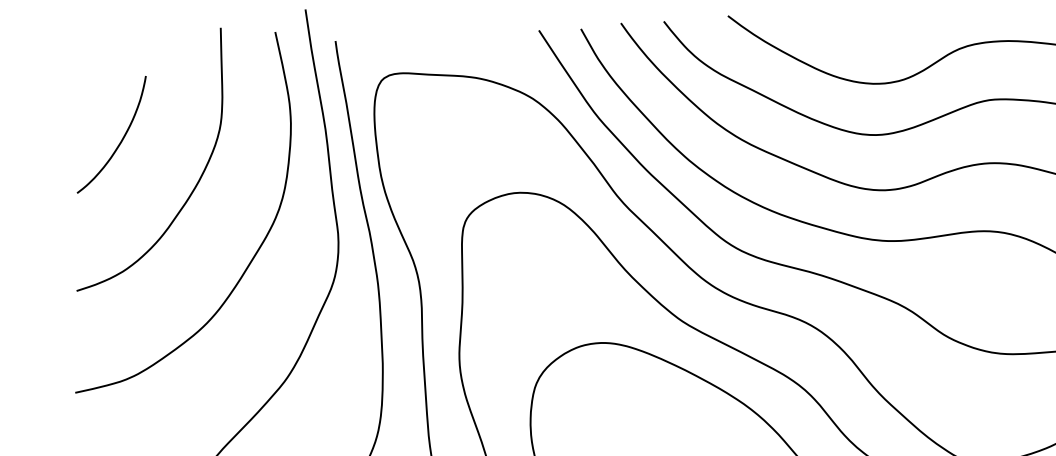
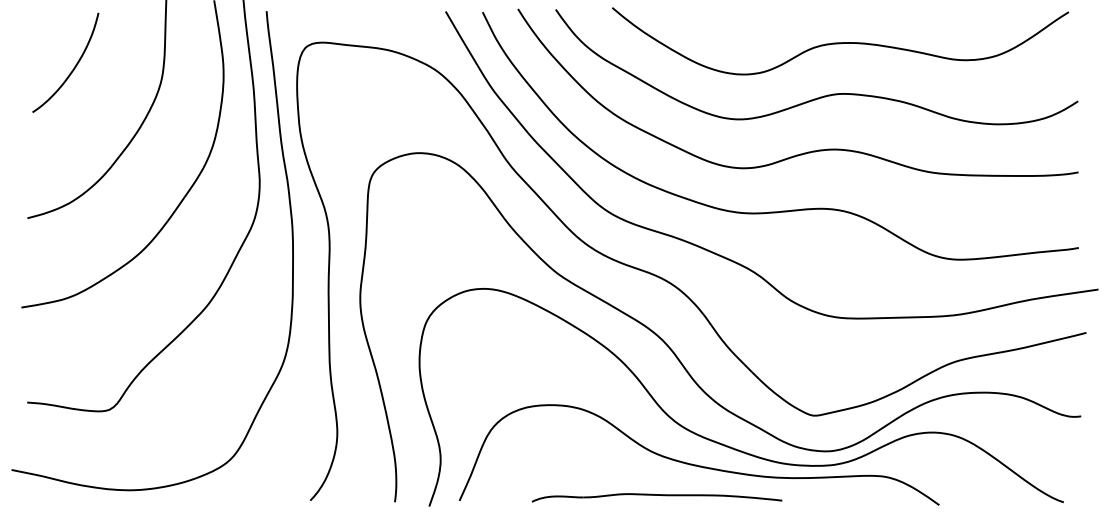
curve: (120, 139) -> (73, 67), moved

